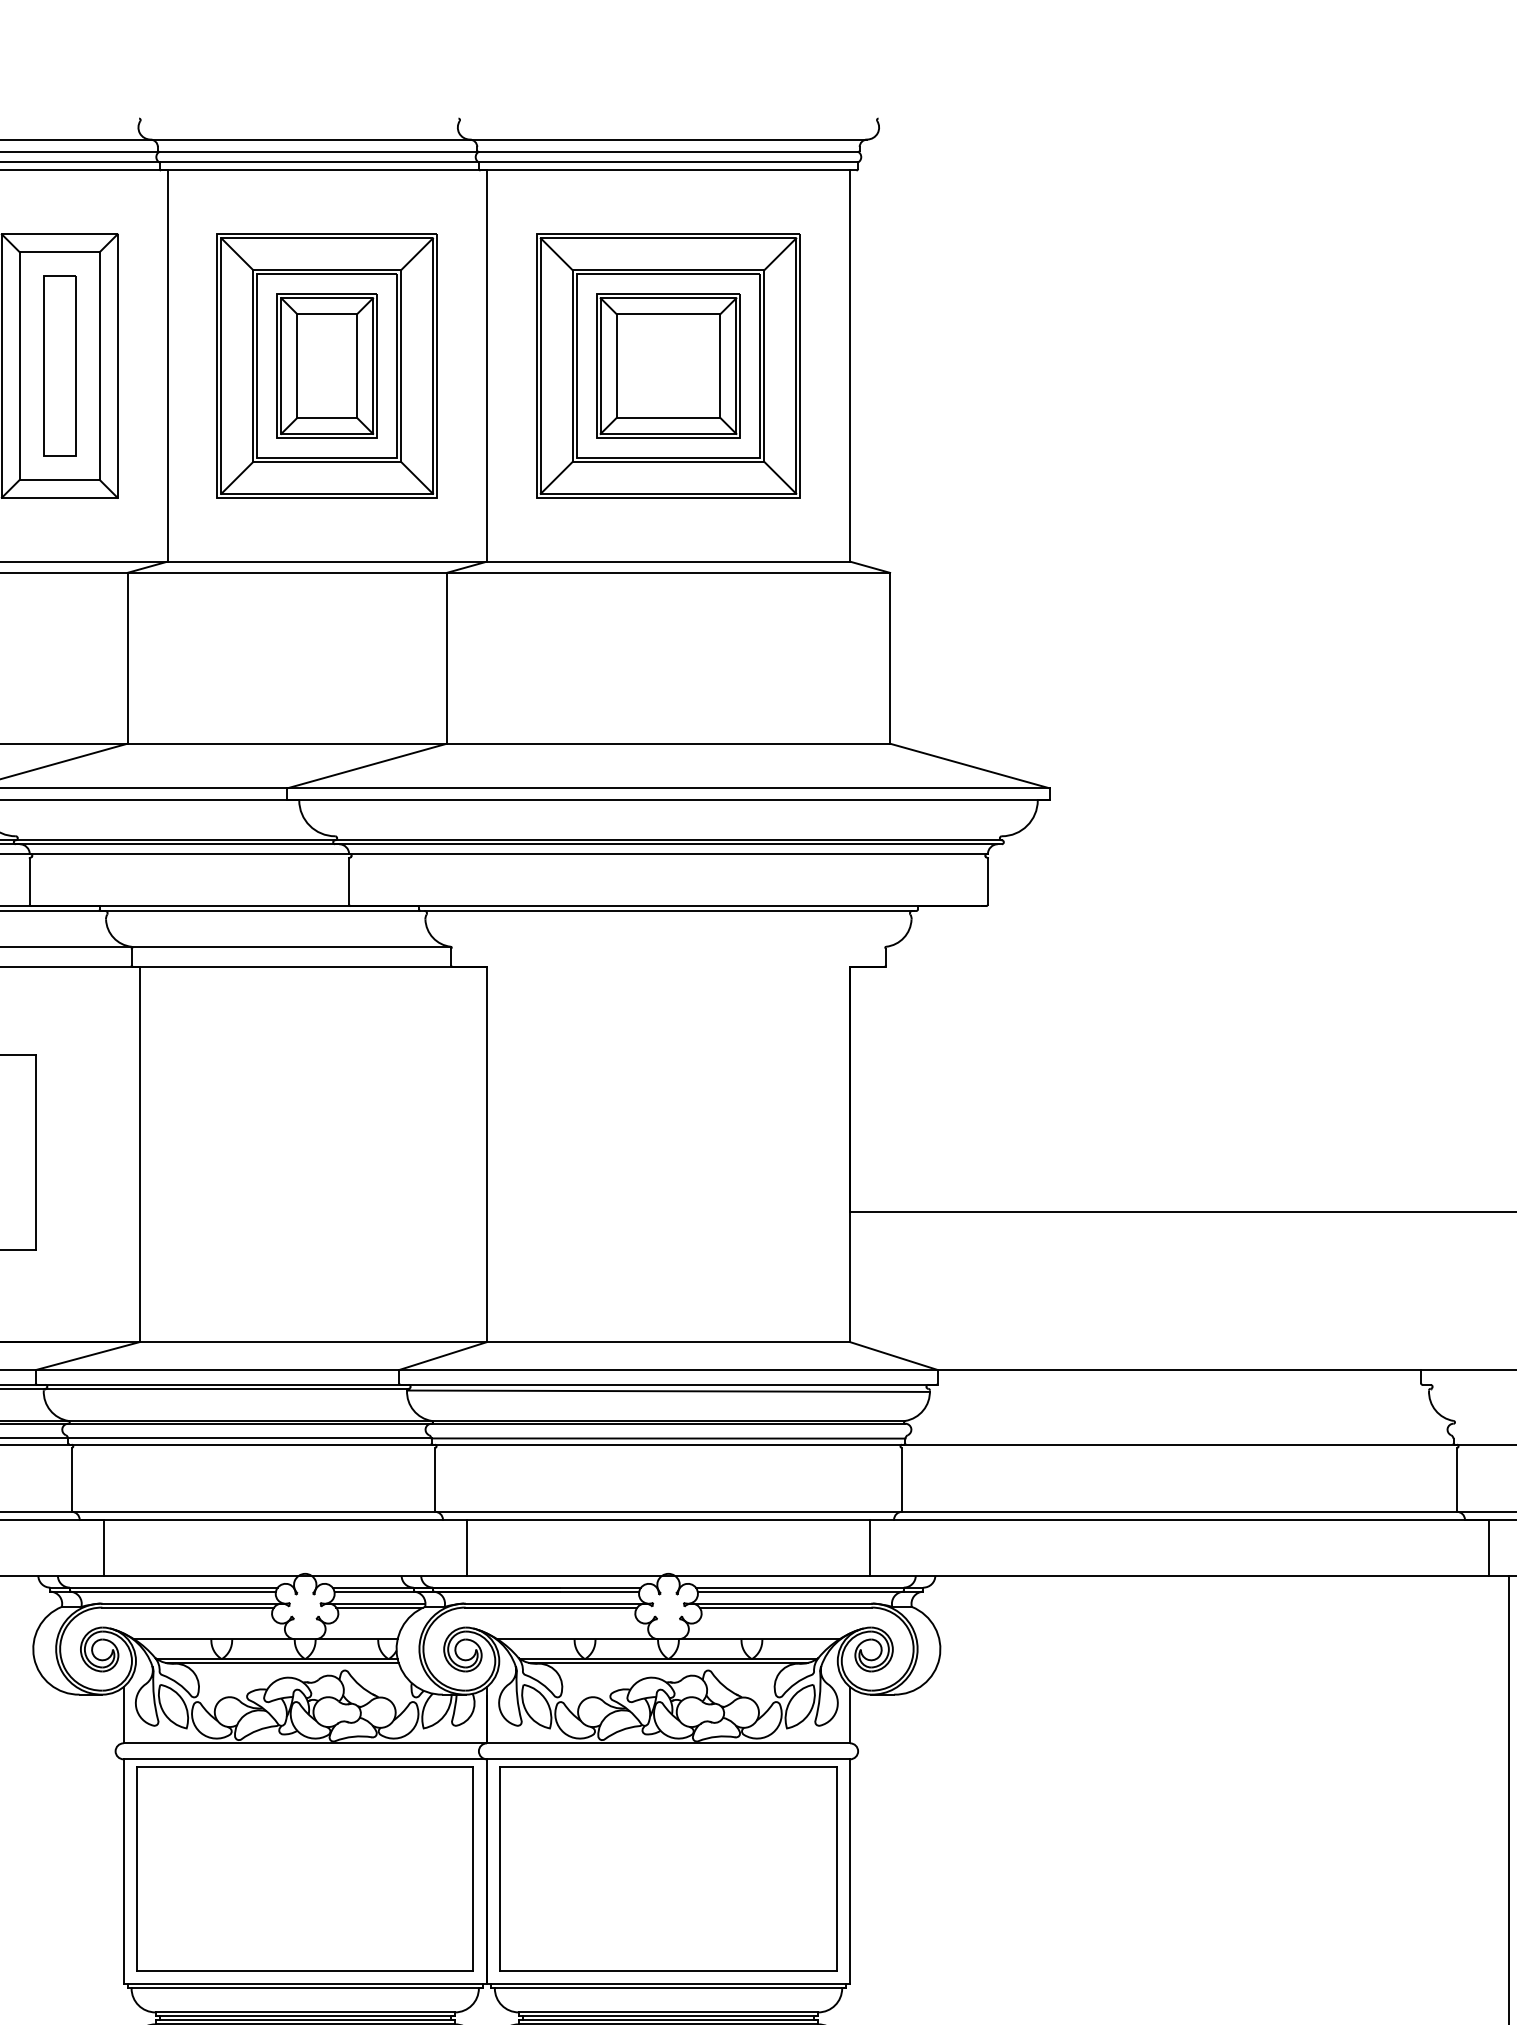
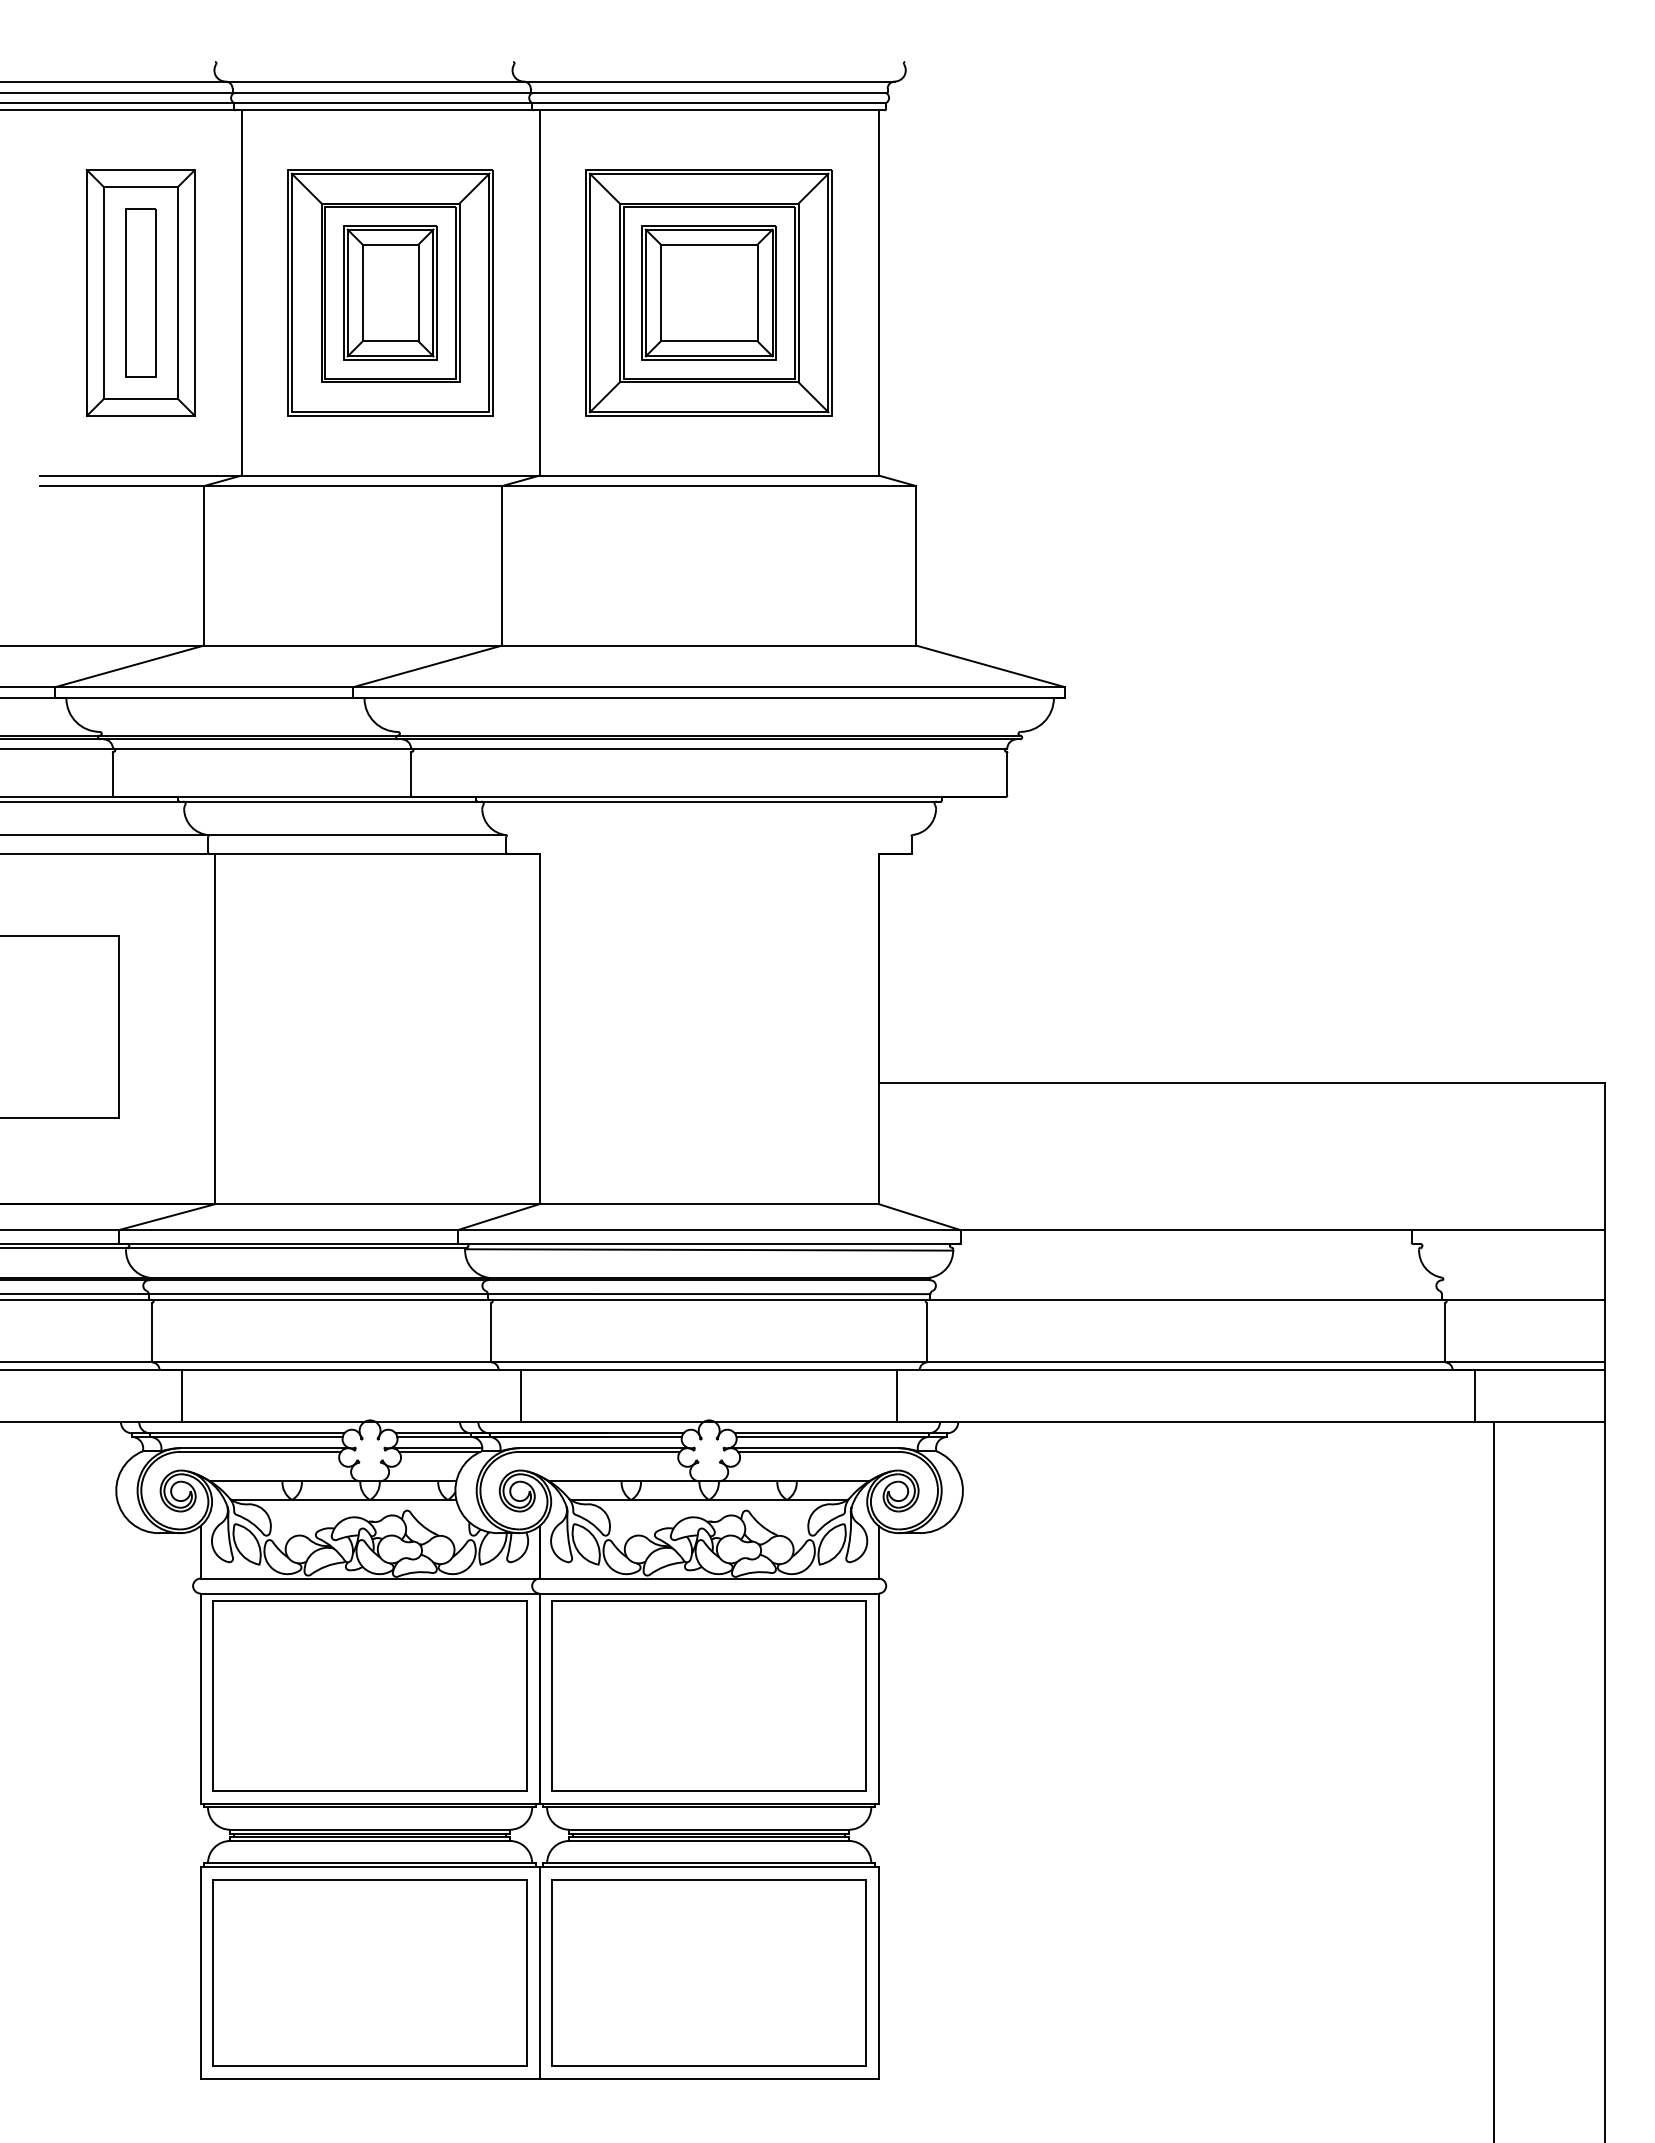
line: (237, 478) -> (306, 397), removed
line: (417, 478) -> (474, 397), removed
line: (282, 1662) -> (348, 1503), removed
line: (667, 1662) -> (708, 1503), removed

